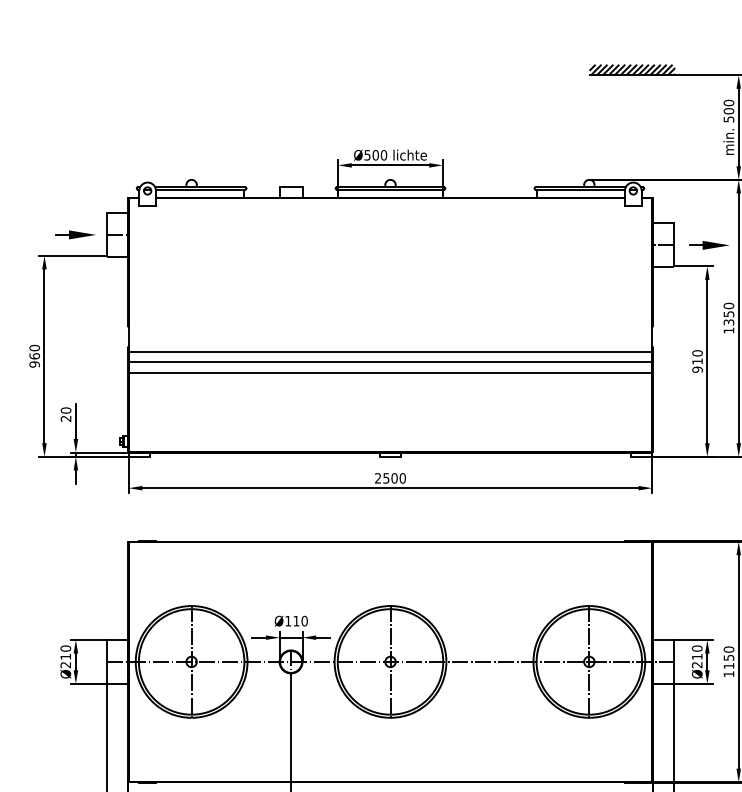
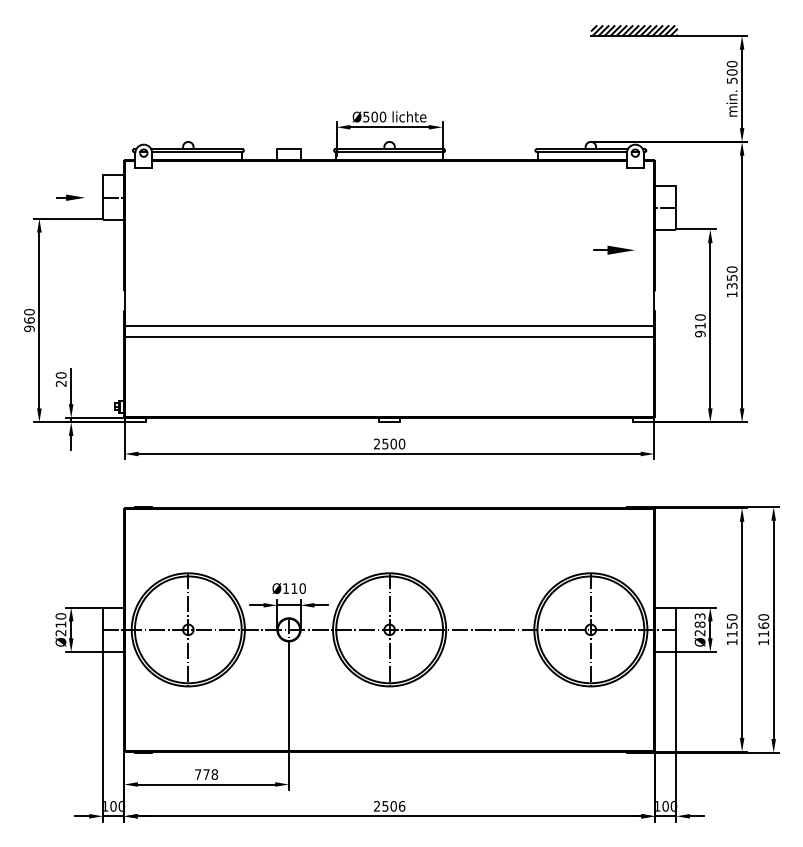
part: (75, 234) -> (70, 197), size x0.7
part: (708, 244) -> (613, 249), moved
line: (390, 351) -> (389, 315), removed
text: (696, 652) -> (699, 620), Ø210 -> Ø283

